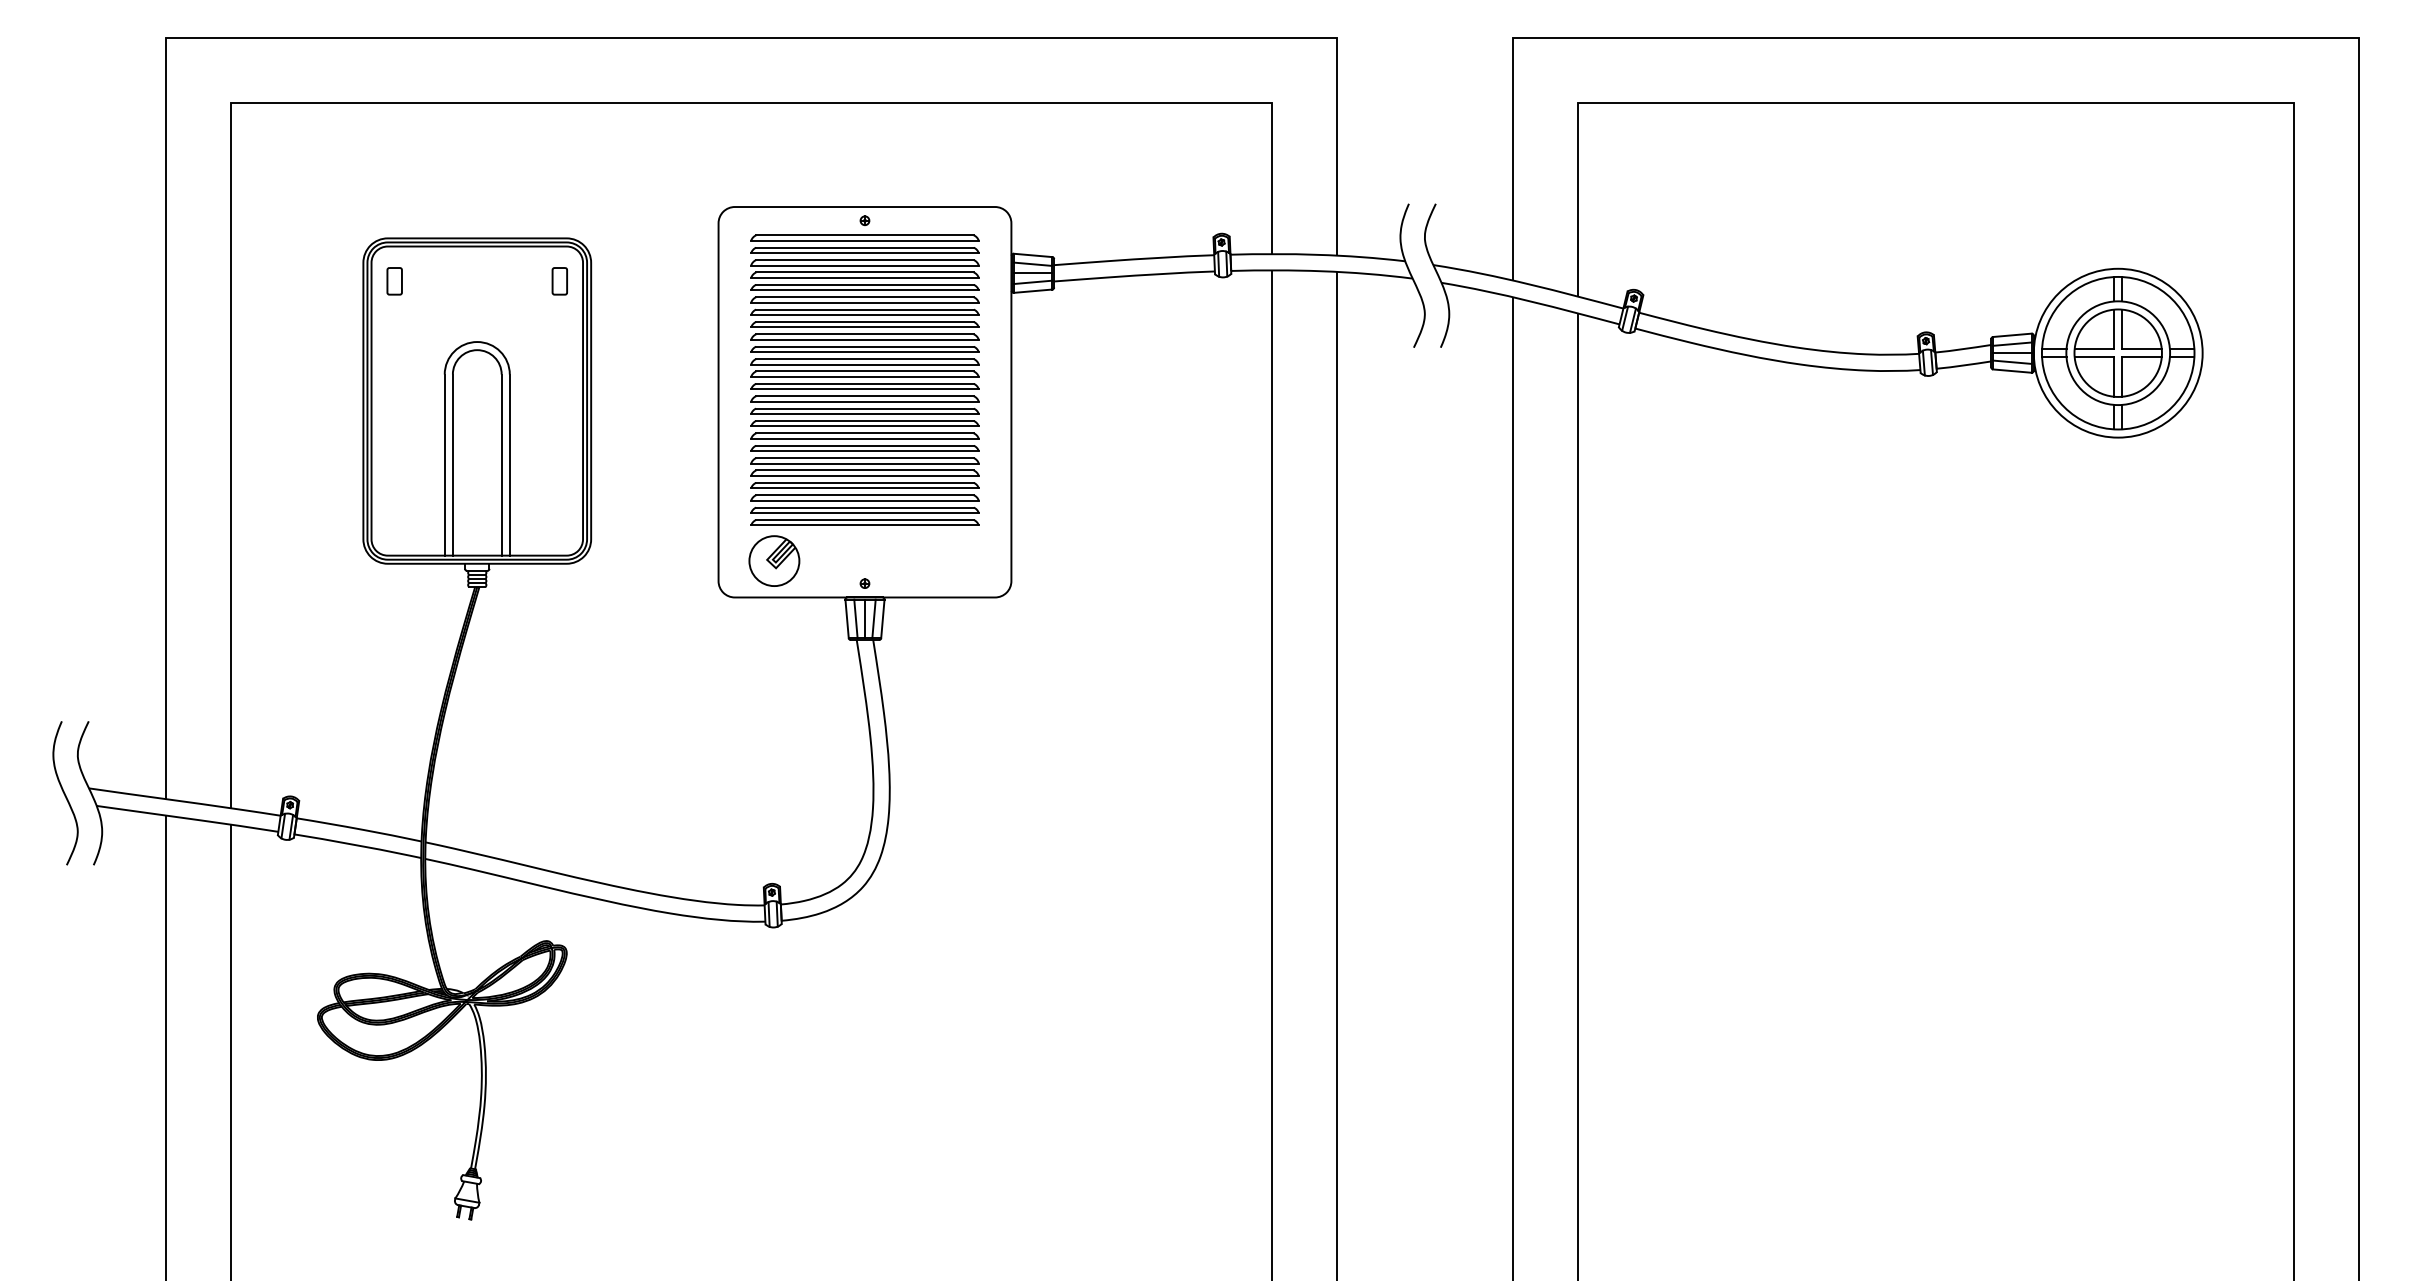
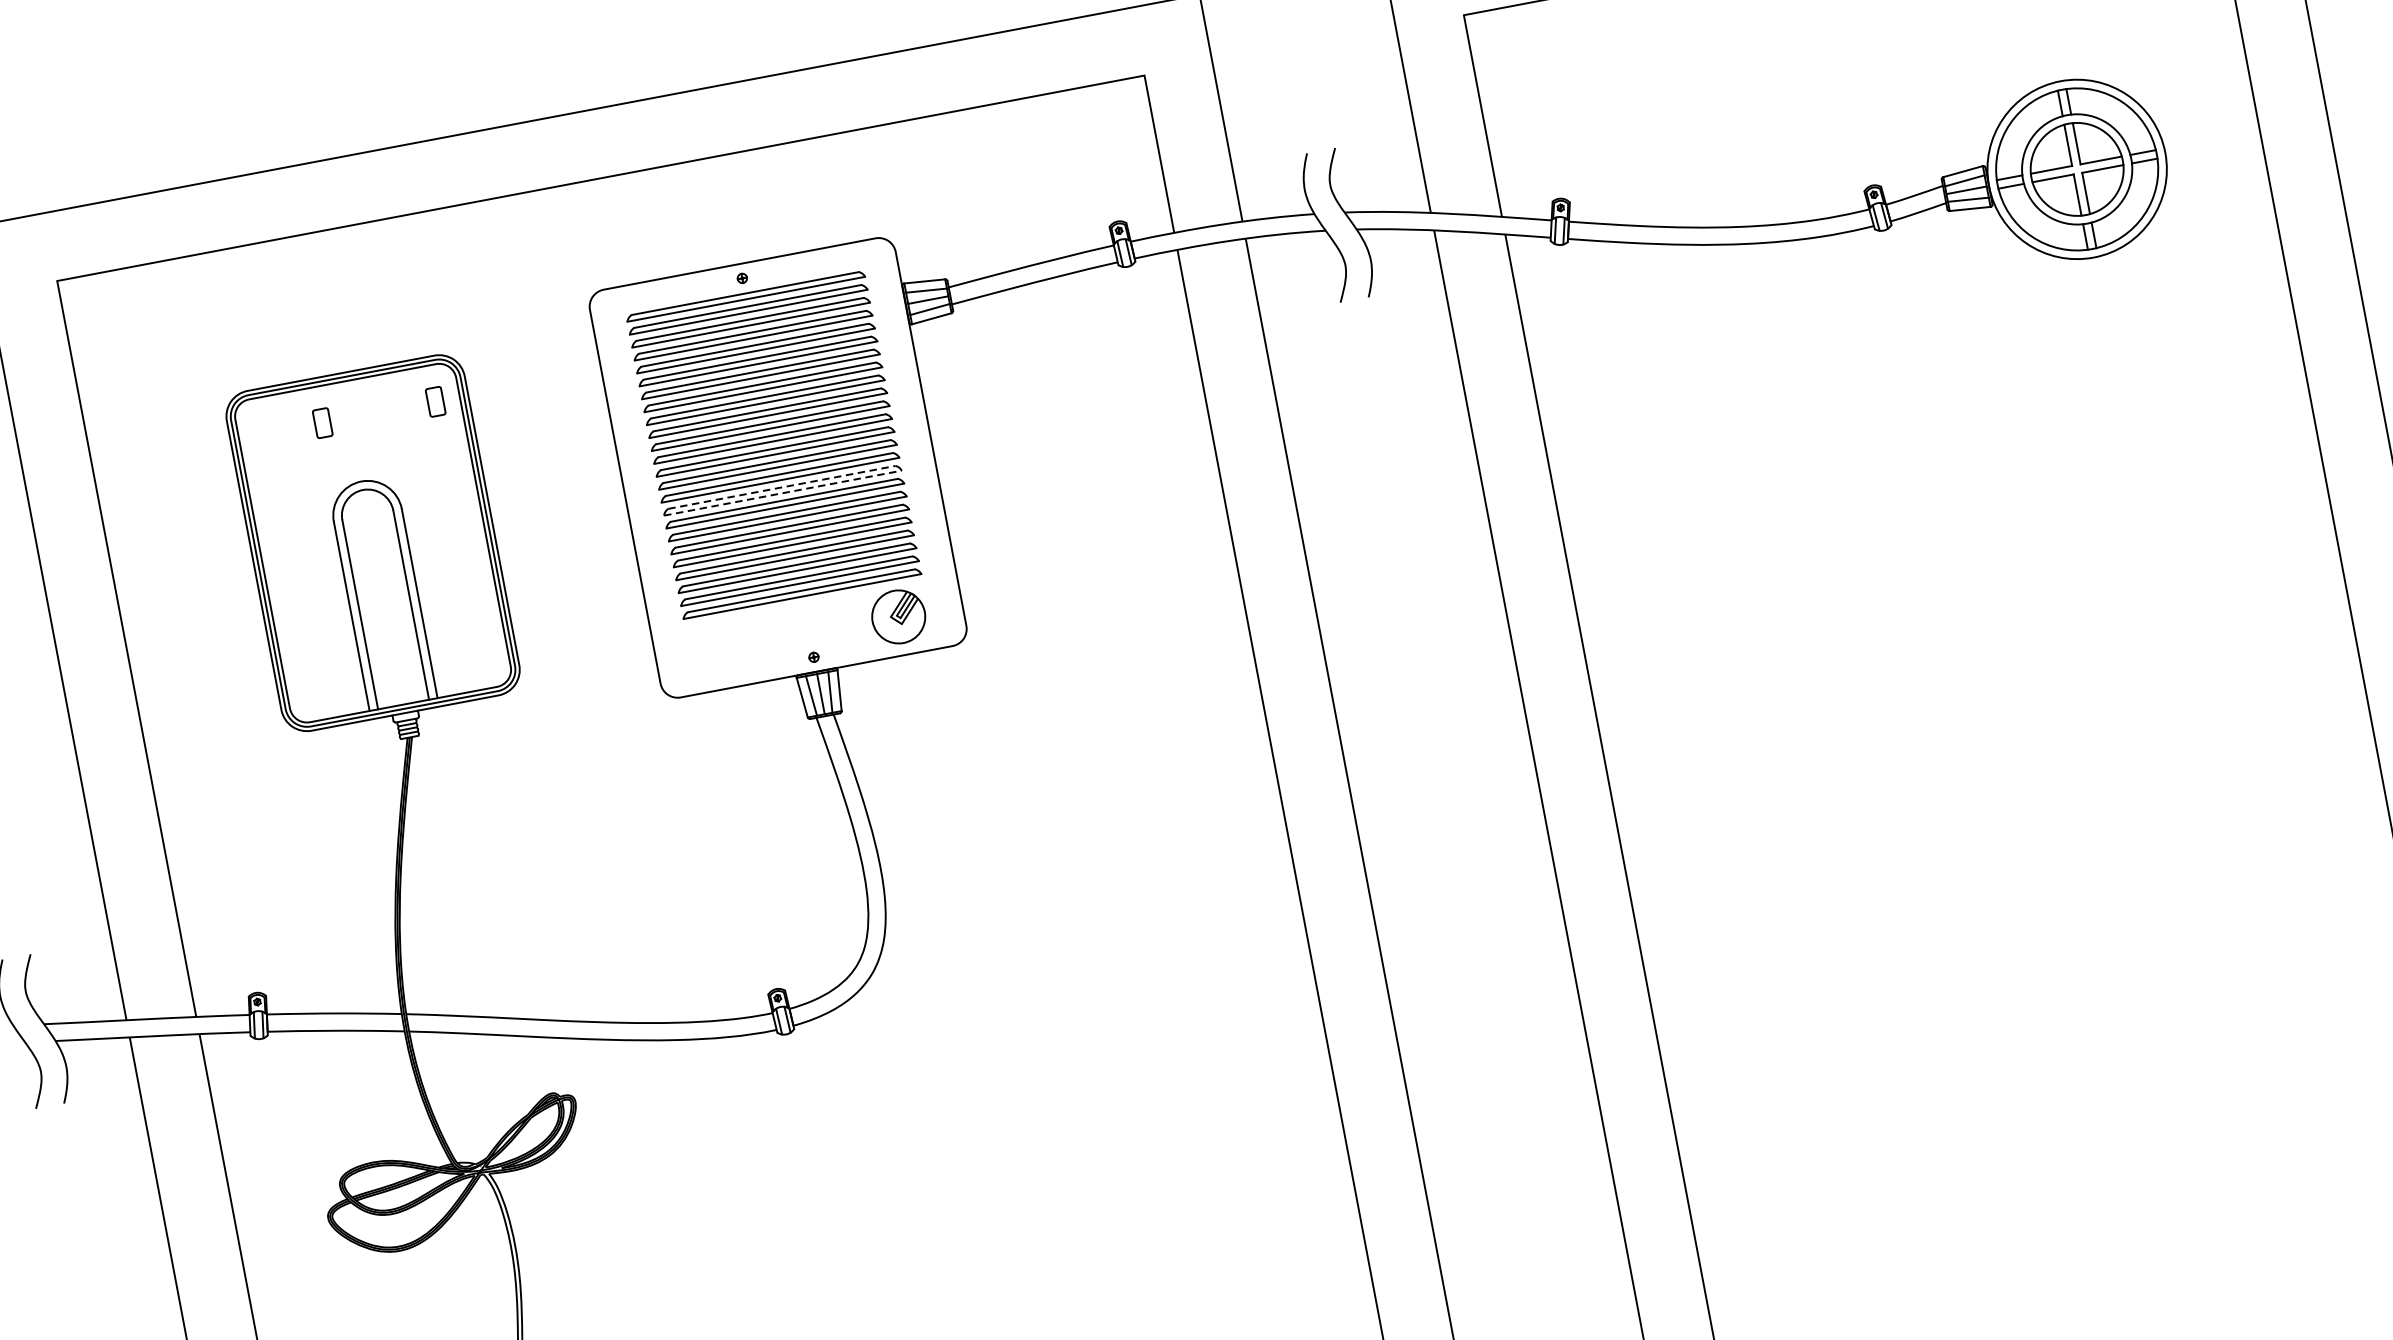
part: (394, 281) -> (322, 423), moved
line: (864, 420) -> (781, 487), solid -> dashed
line: (864, 426) -> (782, 493), solid -> dashed
part: (774, 560) -> (898, 616), moved

